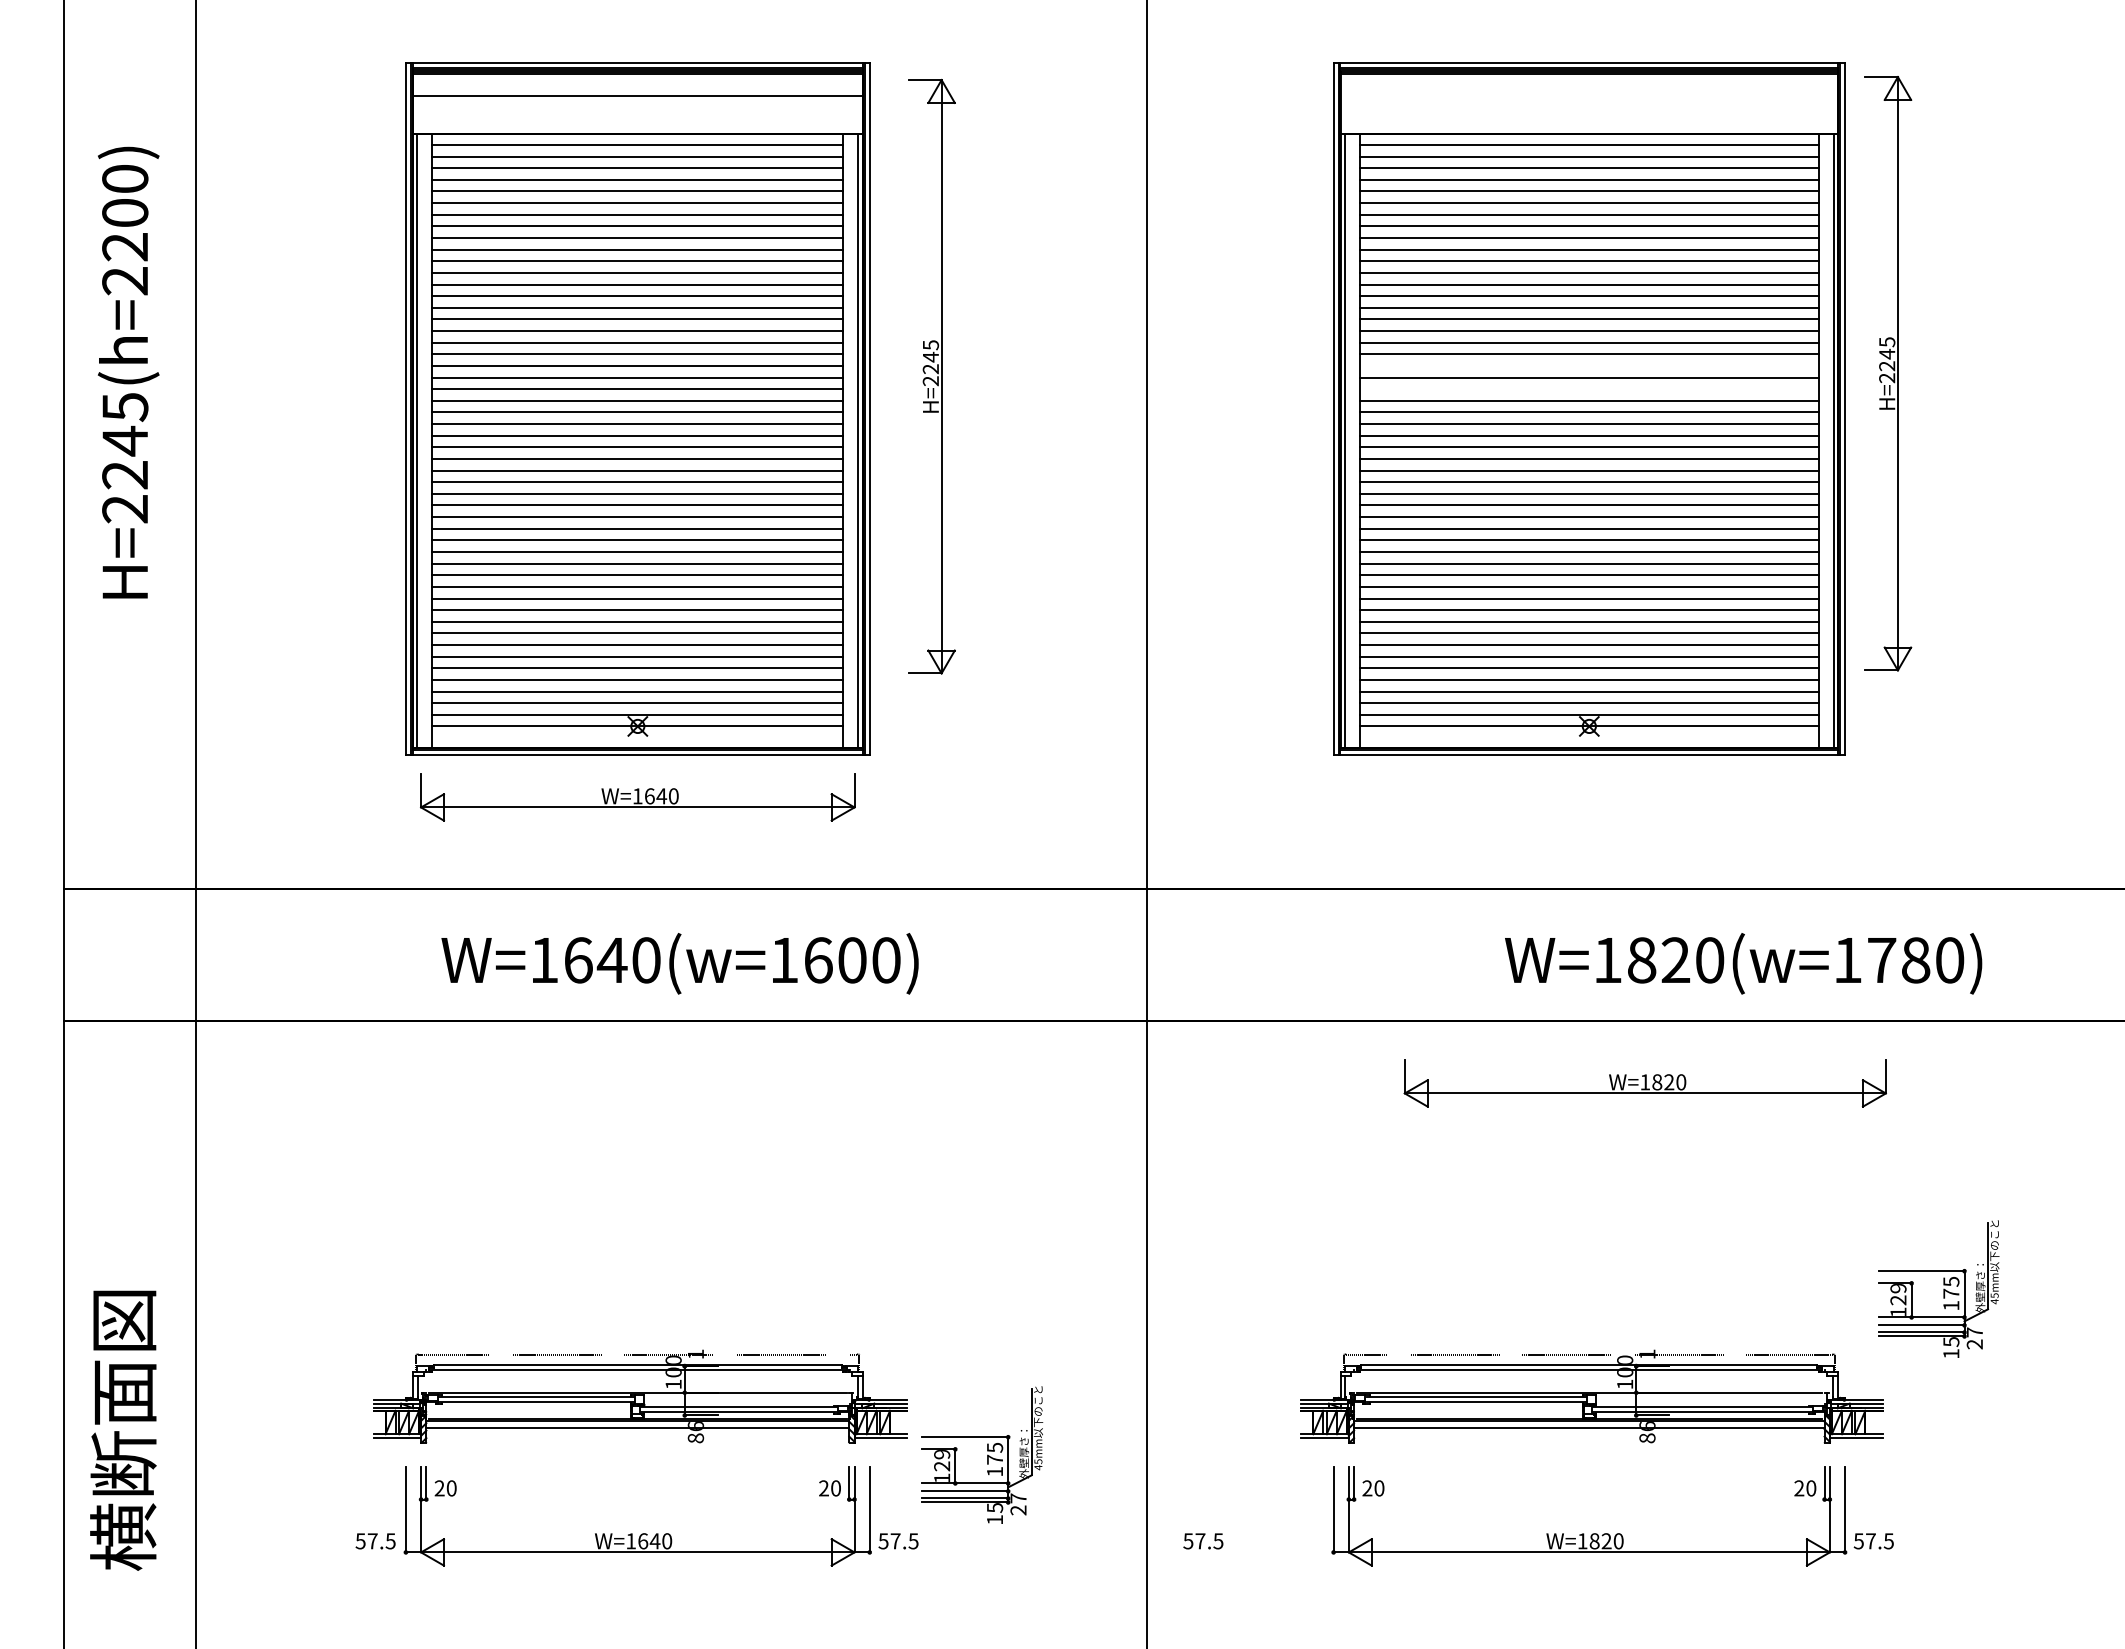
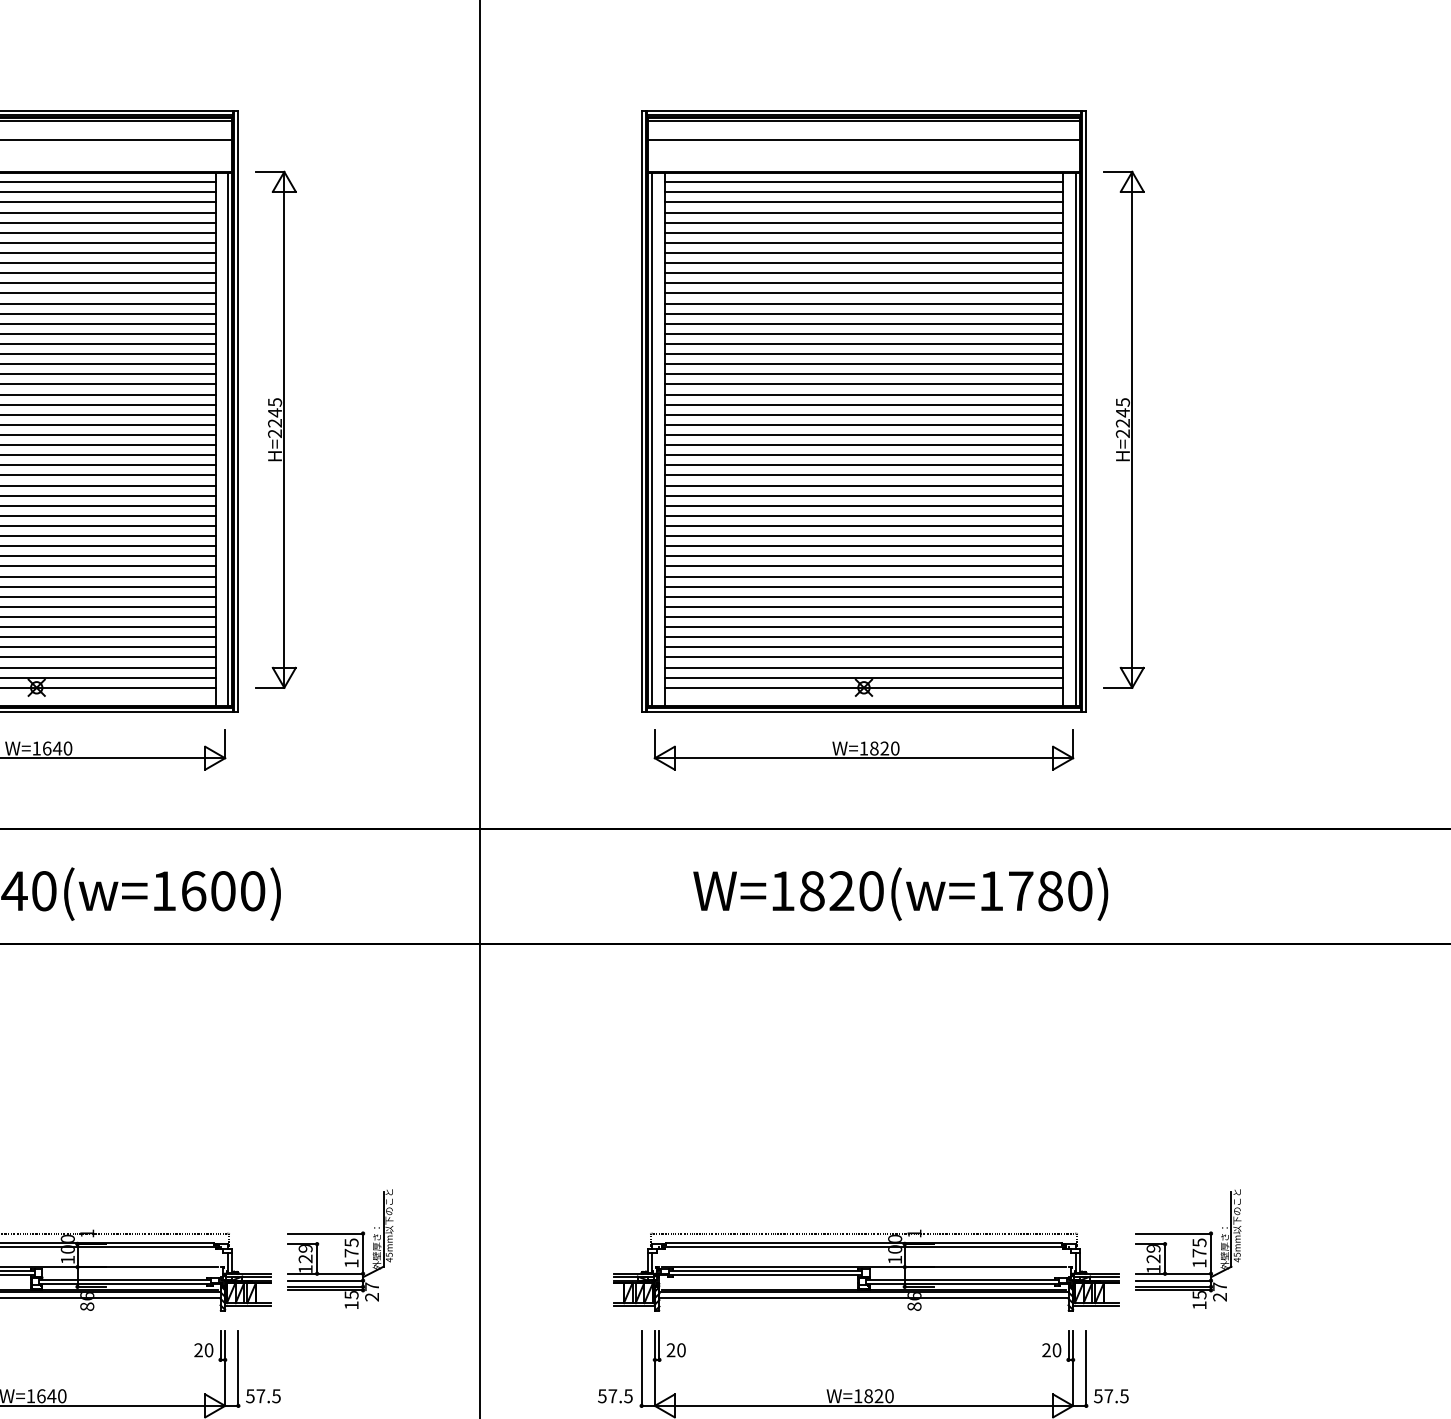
line: (1589, 96) -> (864, 140), added
line: (1588, 365) -> (863, 374), added
part: (1888, 373) -> (1124, 429), moved
part: (931, 376) -> (275, 429), moved
line: (1588, 389) -> (863, 394), added
text: (1743, 963) -> (900, 893), moved
part: (1644, 1083) -> (863, 749), moved
part: (1938, 1288) -> (1188, 1248), moved
part: (982, 1454) -> (340, 1248), moved
text: (1203, 1541) -> (615, 1396), moved

